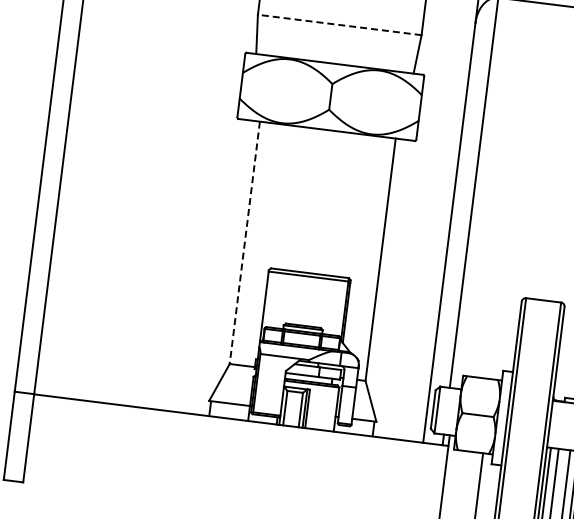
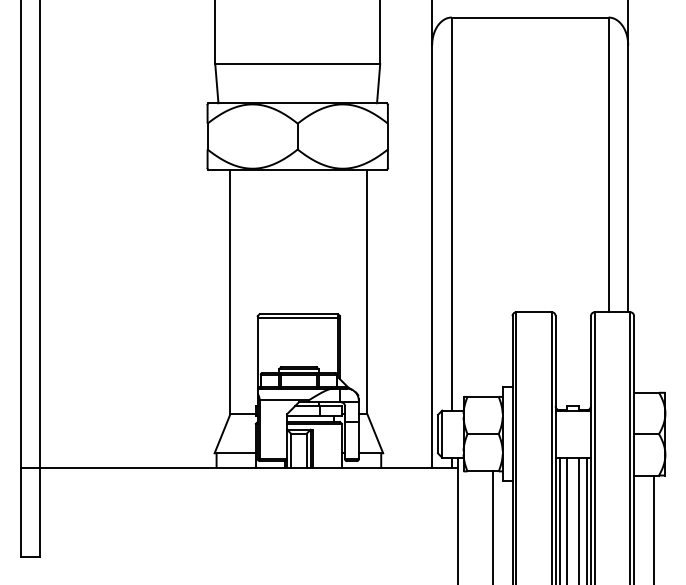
line: (339, 25) -> (297, 64), dashed -> solid
line: (244, 243) -> (230, 292), dashed -> solid

